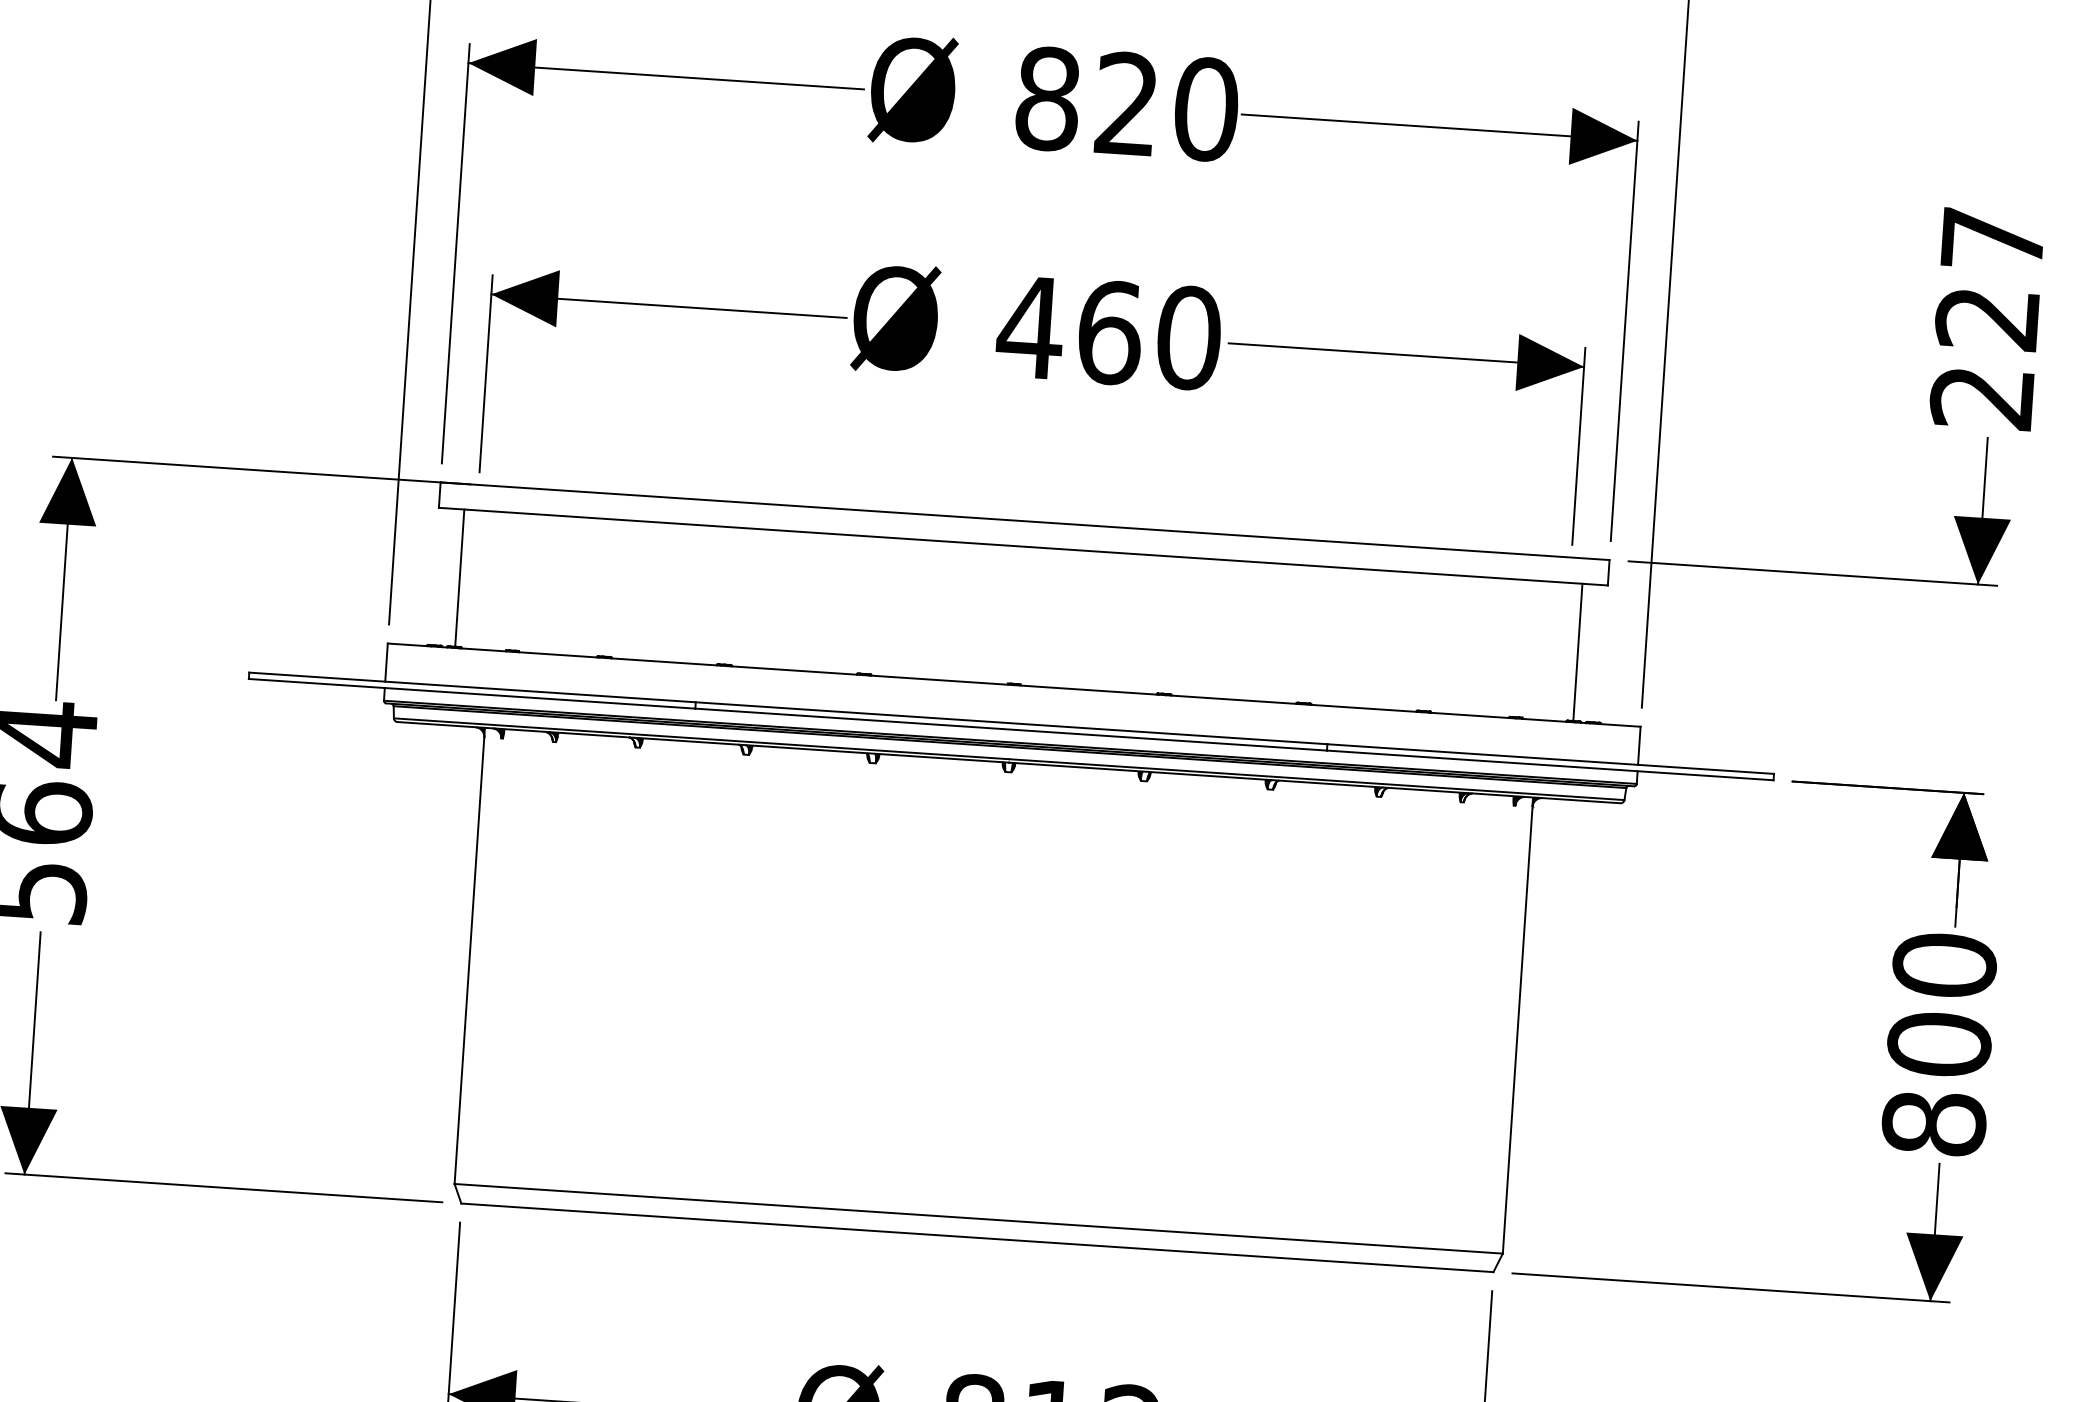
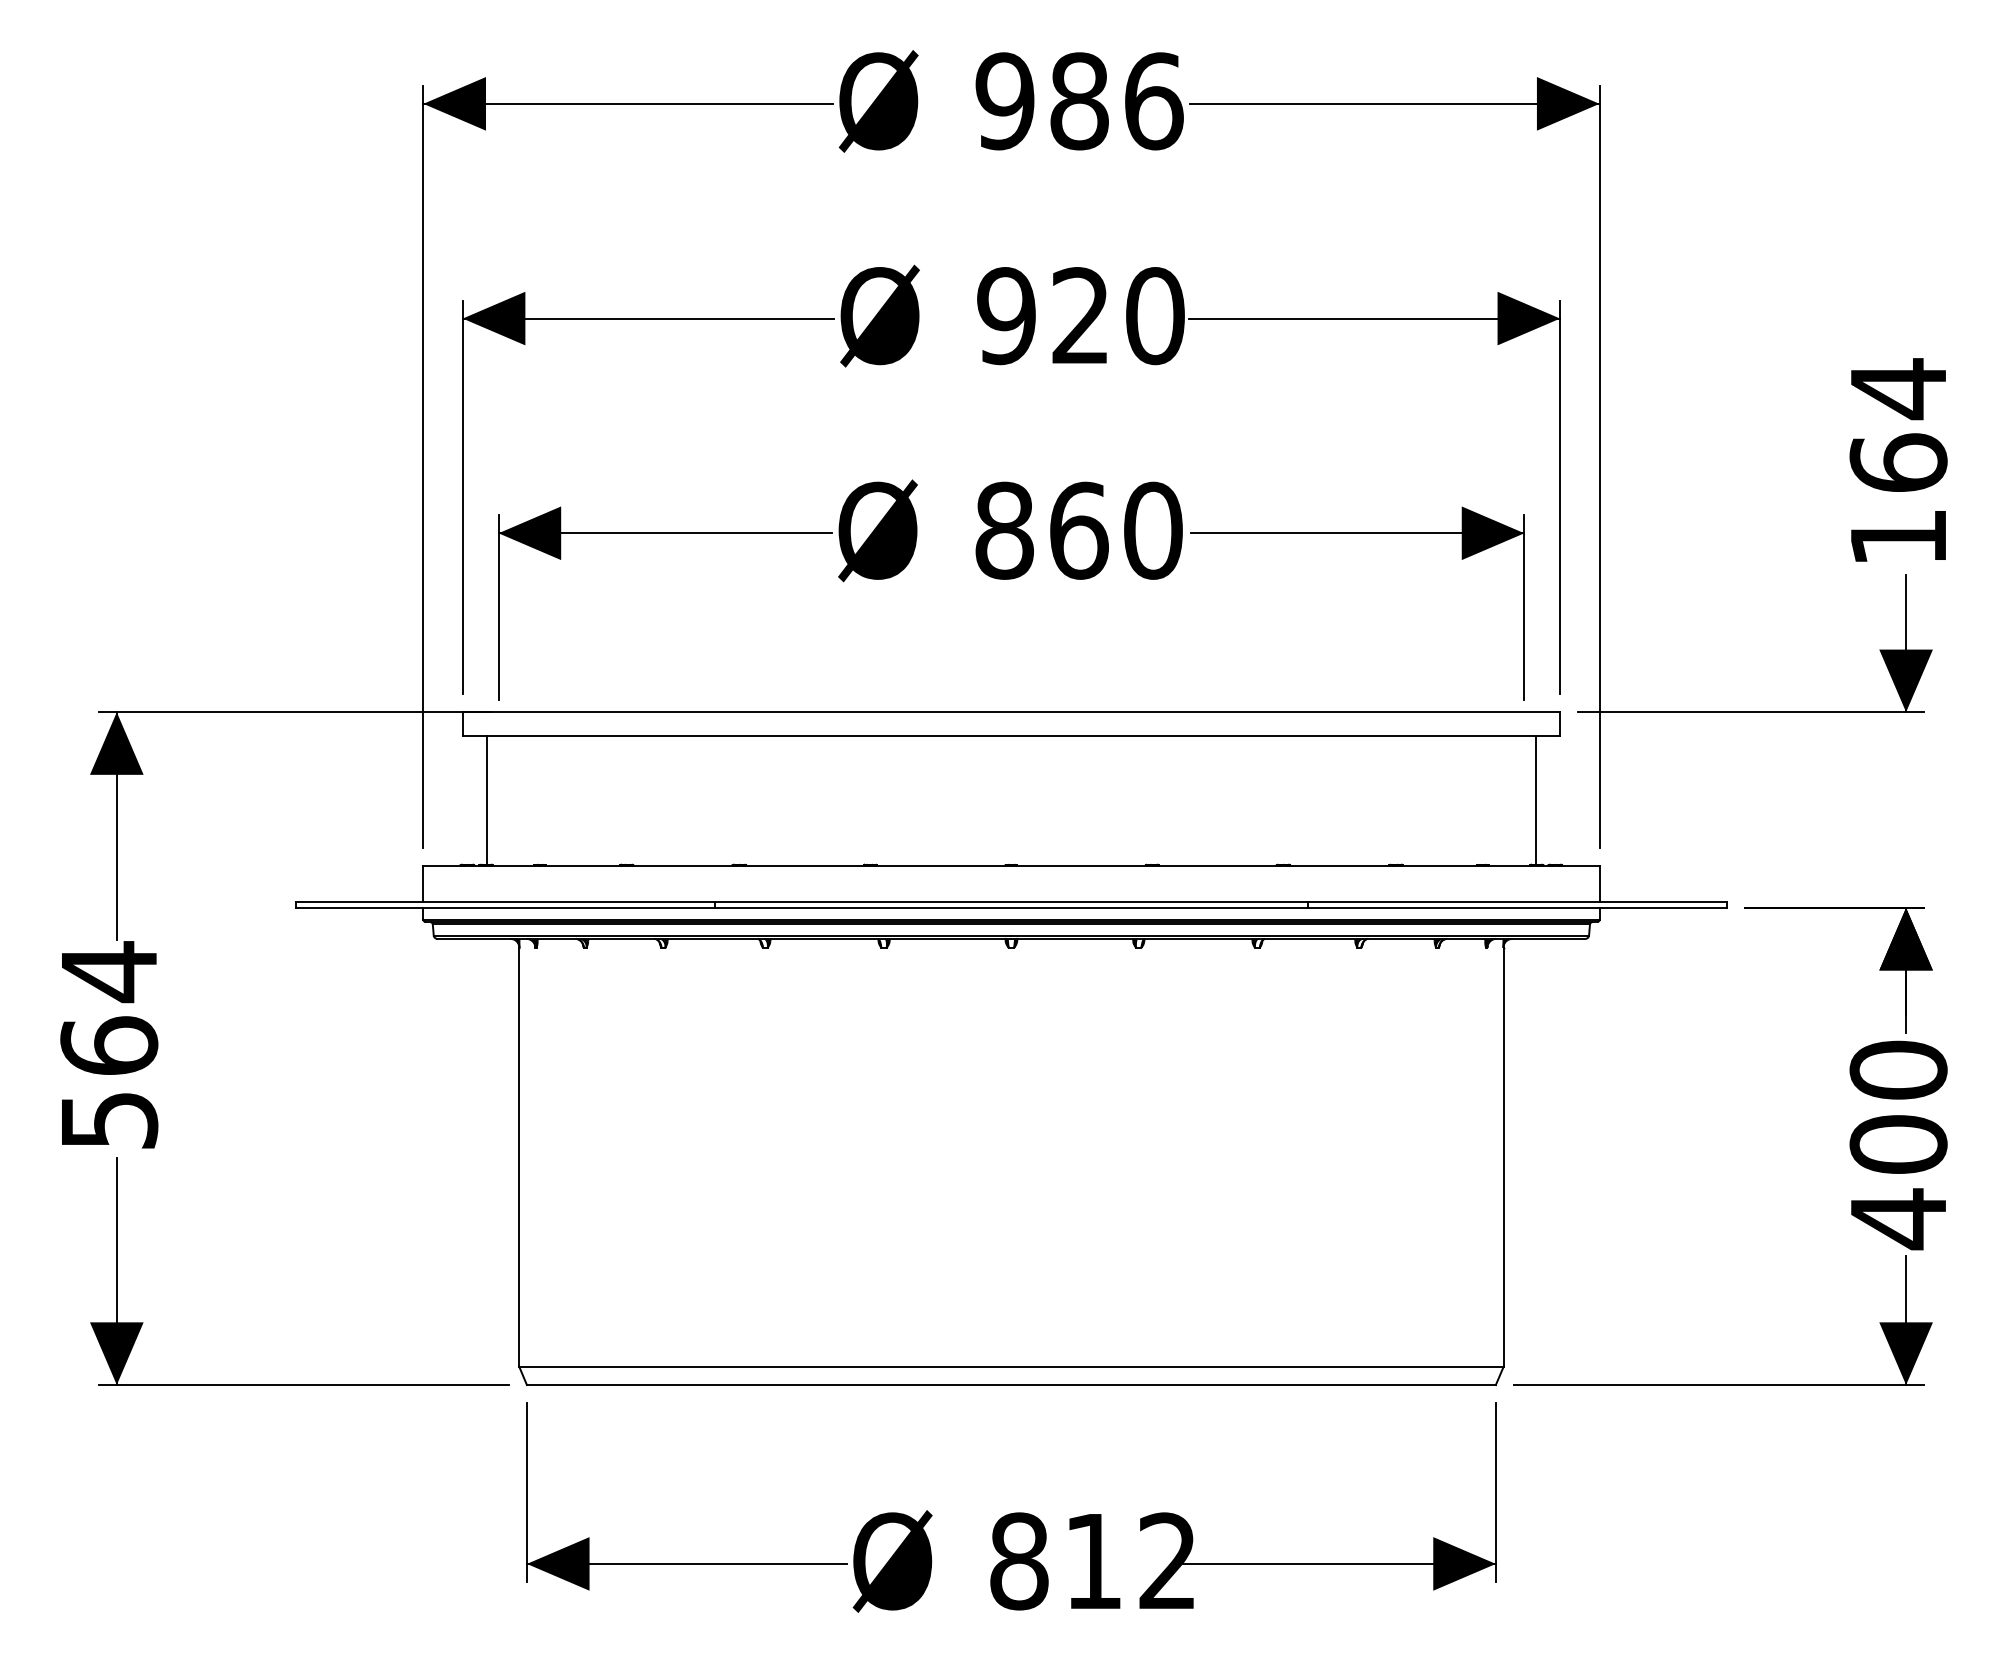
text: (1047, 99) -> (1006, 316), 820 -> 920
text: (1987, 316) -> (1898, 461), 227 -> 164
text: (1030, 327) -> (1004, 530), 460 -> 860
text: (1934, 1124) -> (1898, 1219), 800 -> 400

